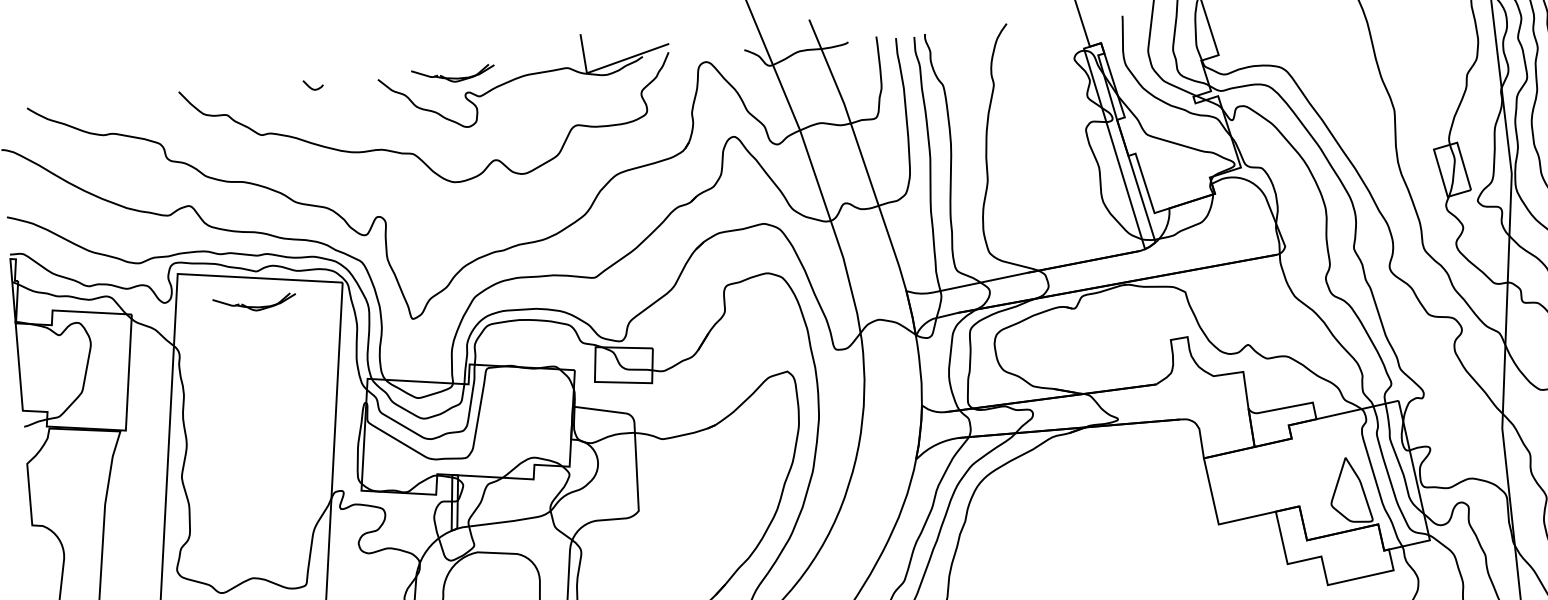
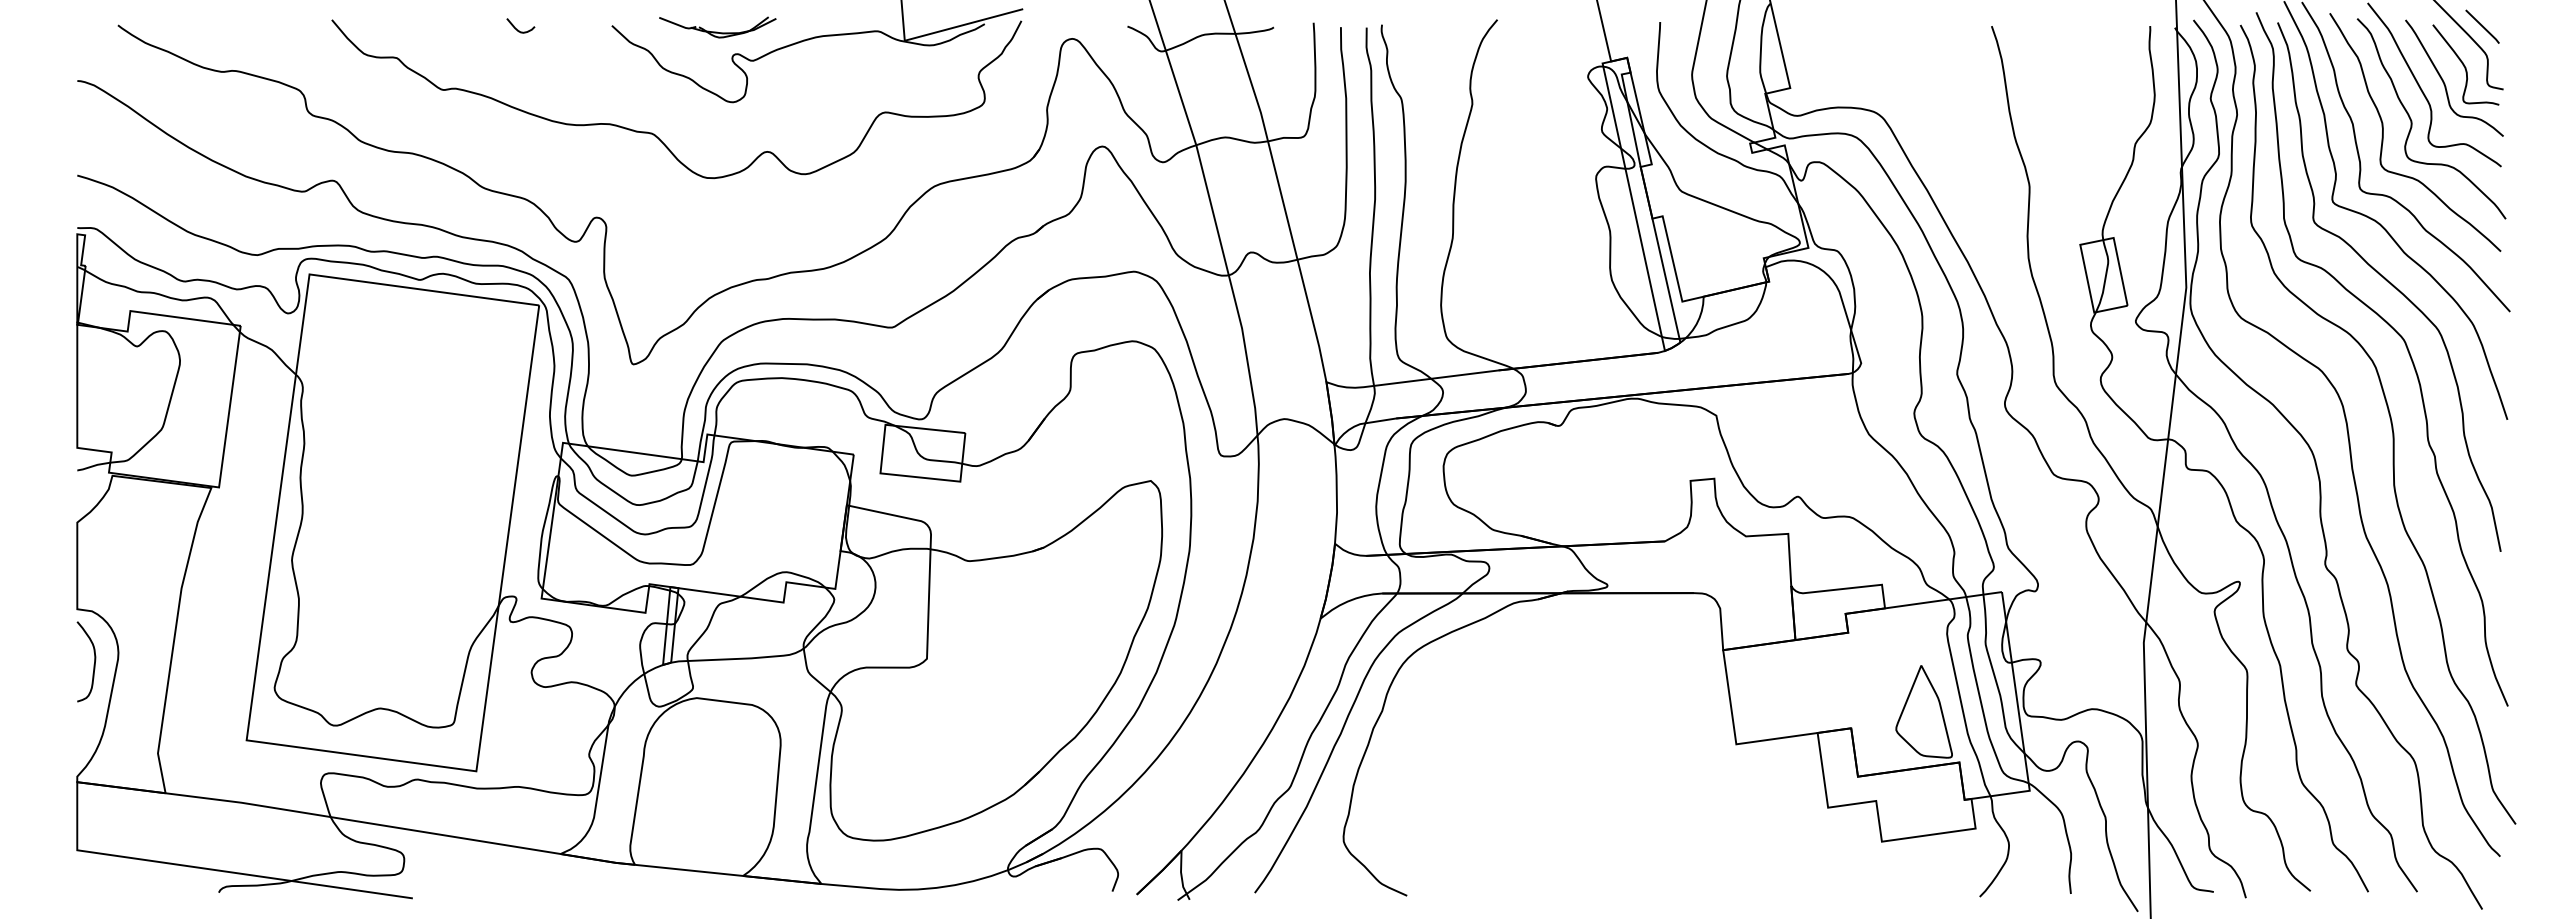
part: (254, 303) -> (413, 324), removed
curve: (47, 563) -> (93, 664), added

